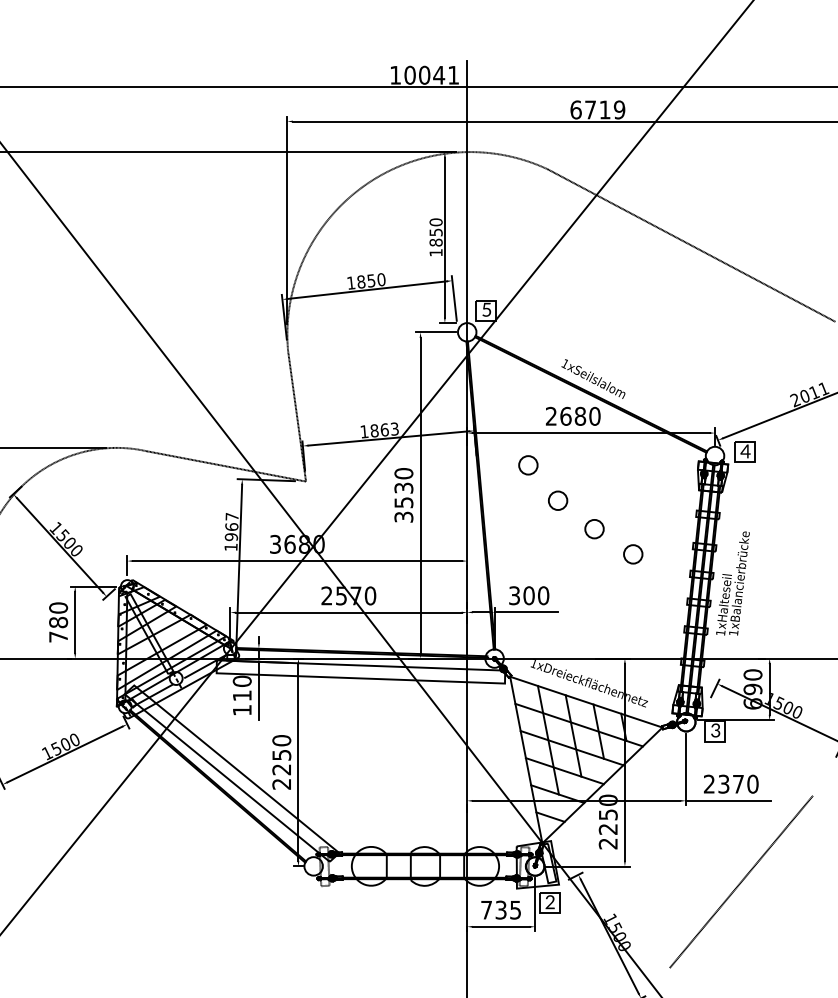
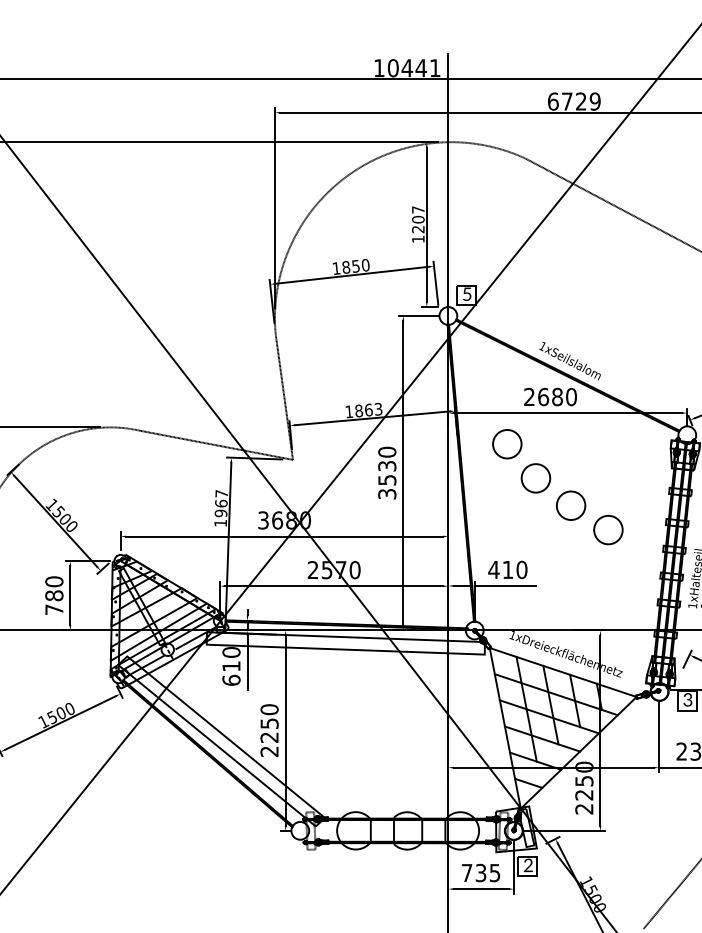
text: (424, 74) -> (407, 67), 10041 -> 10441
text: (604, 109) -> (580, 101), 6719 -> 6729
text: (435, 232) -> (417, 219), 1850 -> 1207
circle: (528, 465) -> (507, 444), size x1.6
circle: (557, 500) -> (535, 478), size x1.6
circle: (594, 528) -> (571, 505), size x1.6
circle: (633, 554) -> (608, 530), size x1.6
text: (521, 595) -> (500, 569), 300 -> 410
text: (241, 709) -> (230, 679), 110 -> 610

